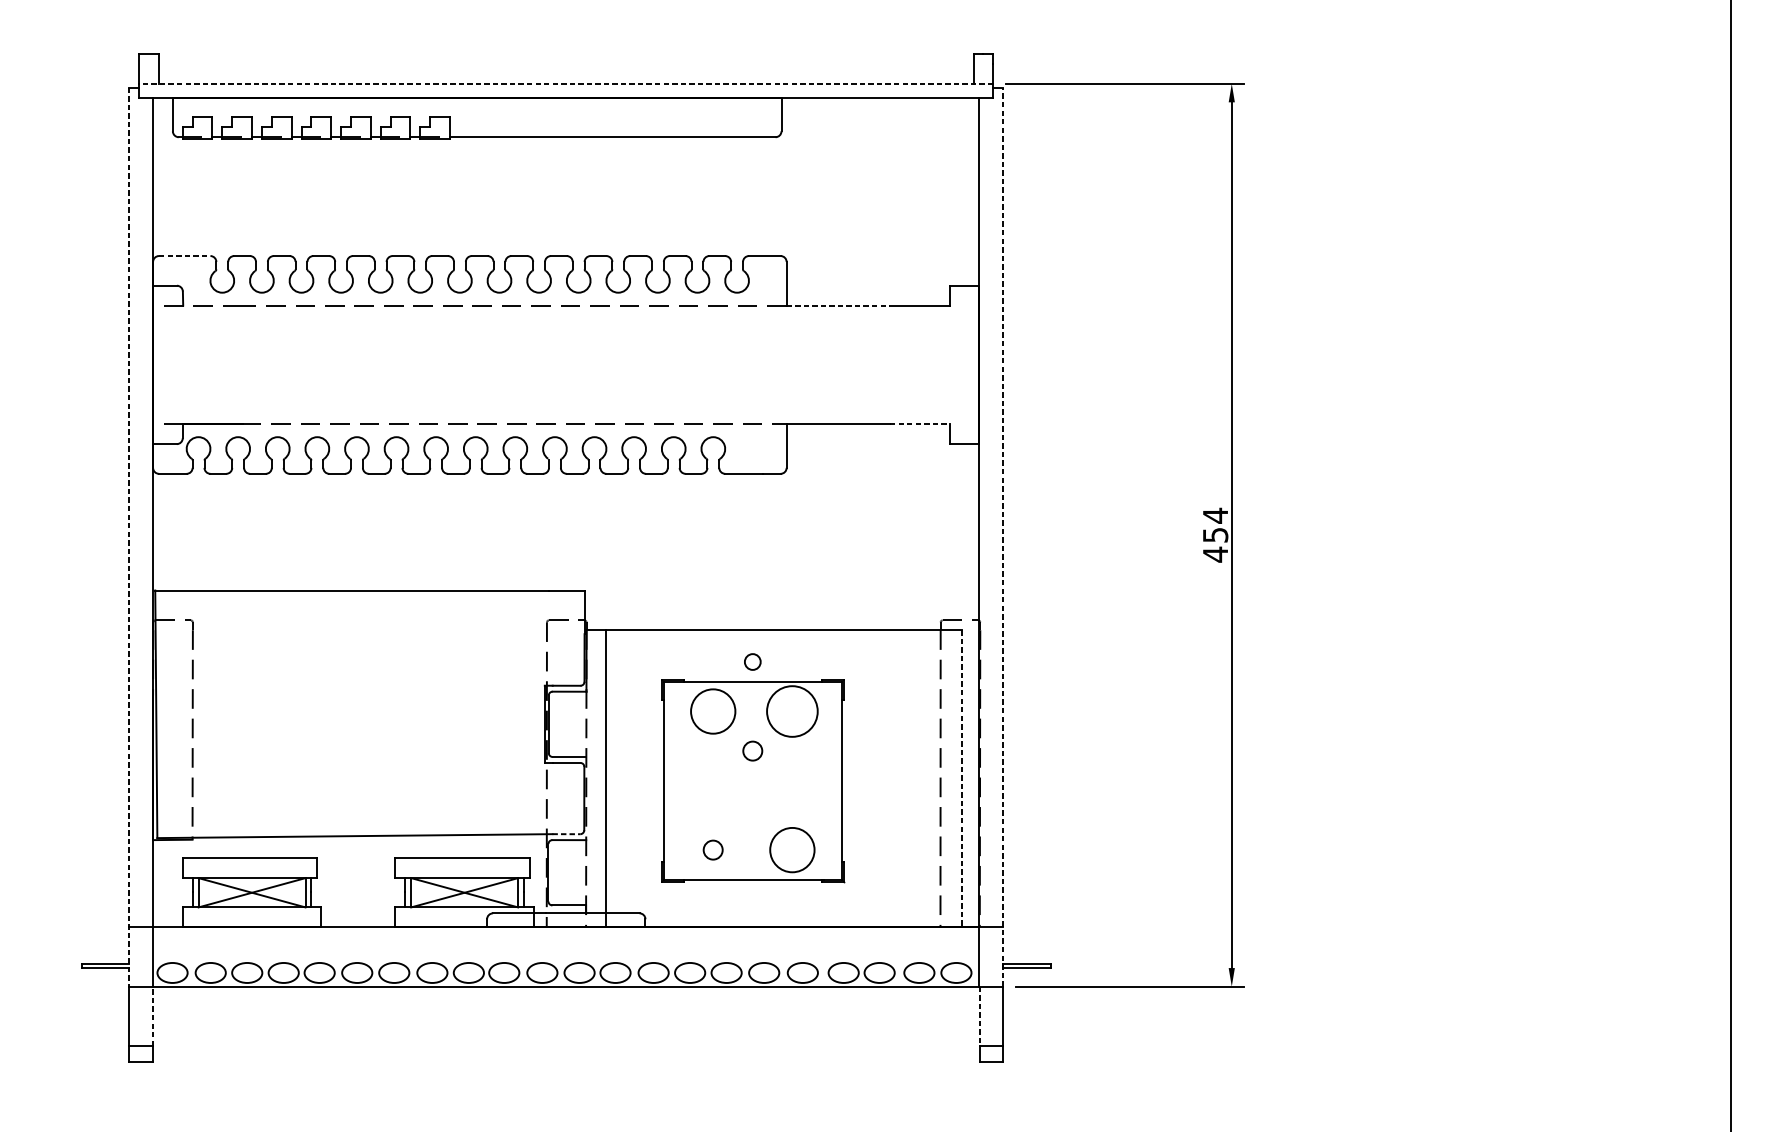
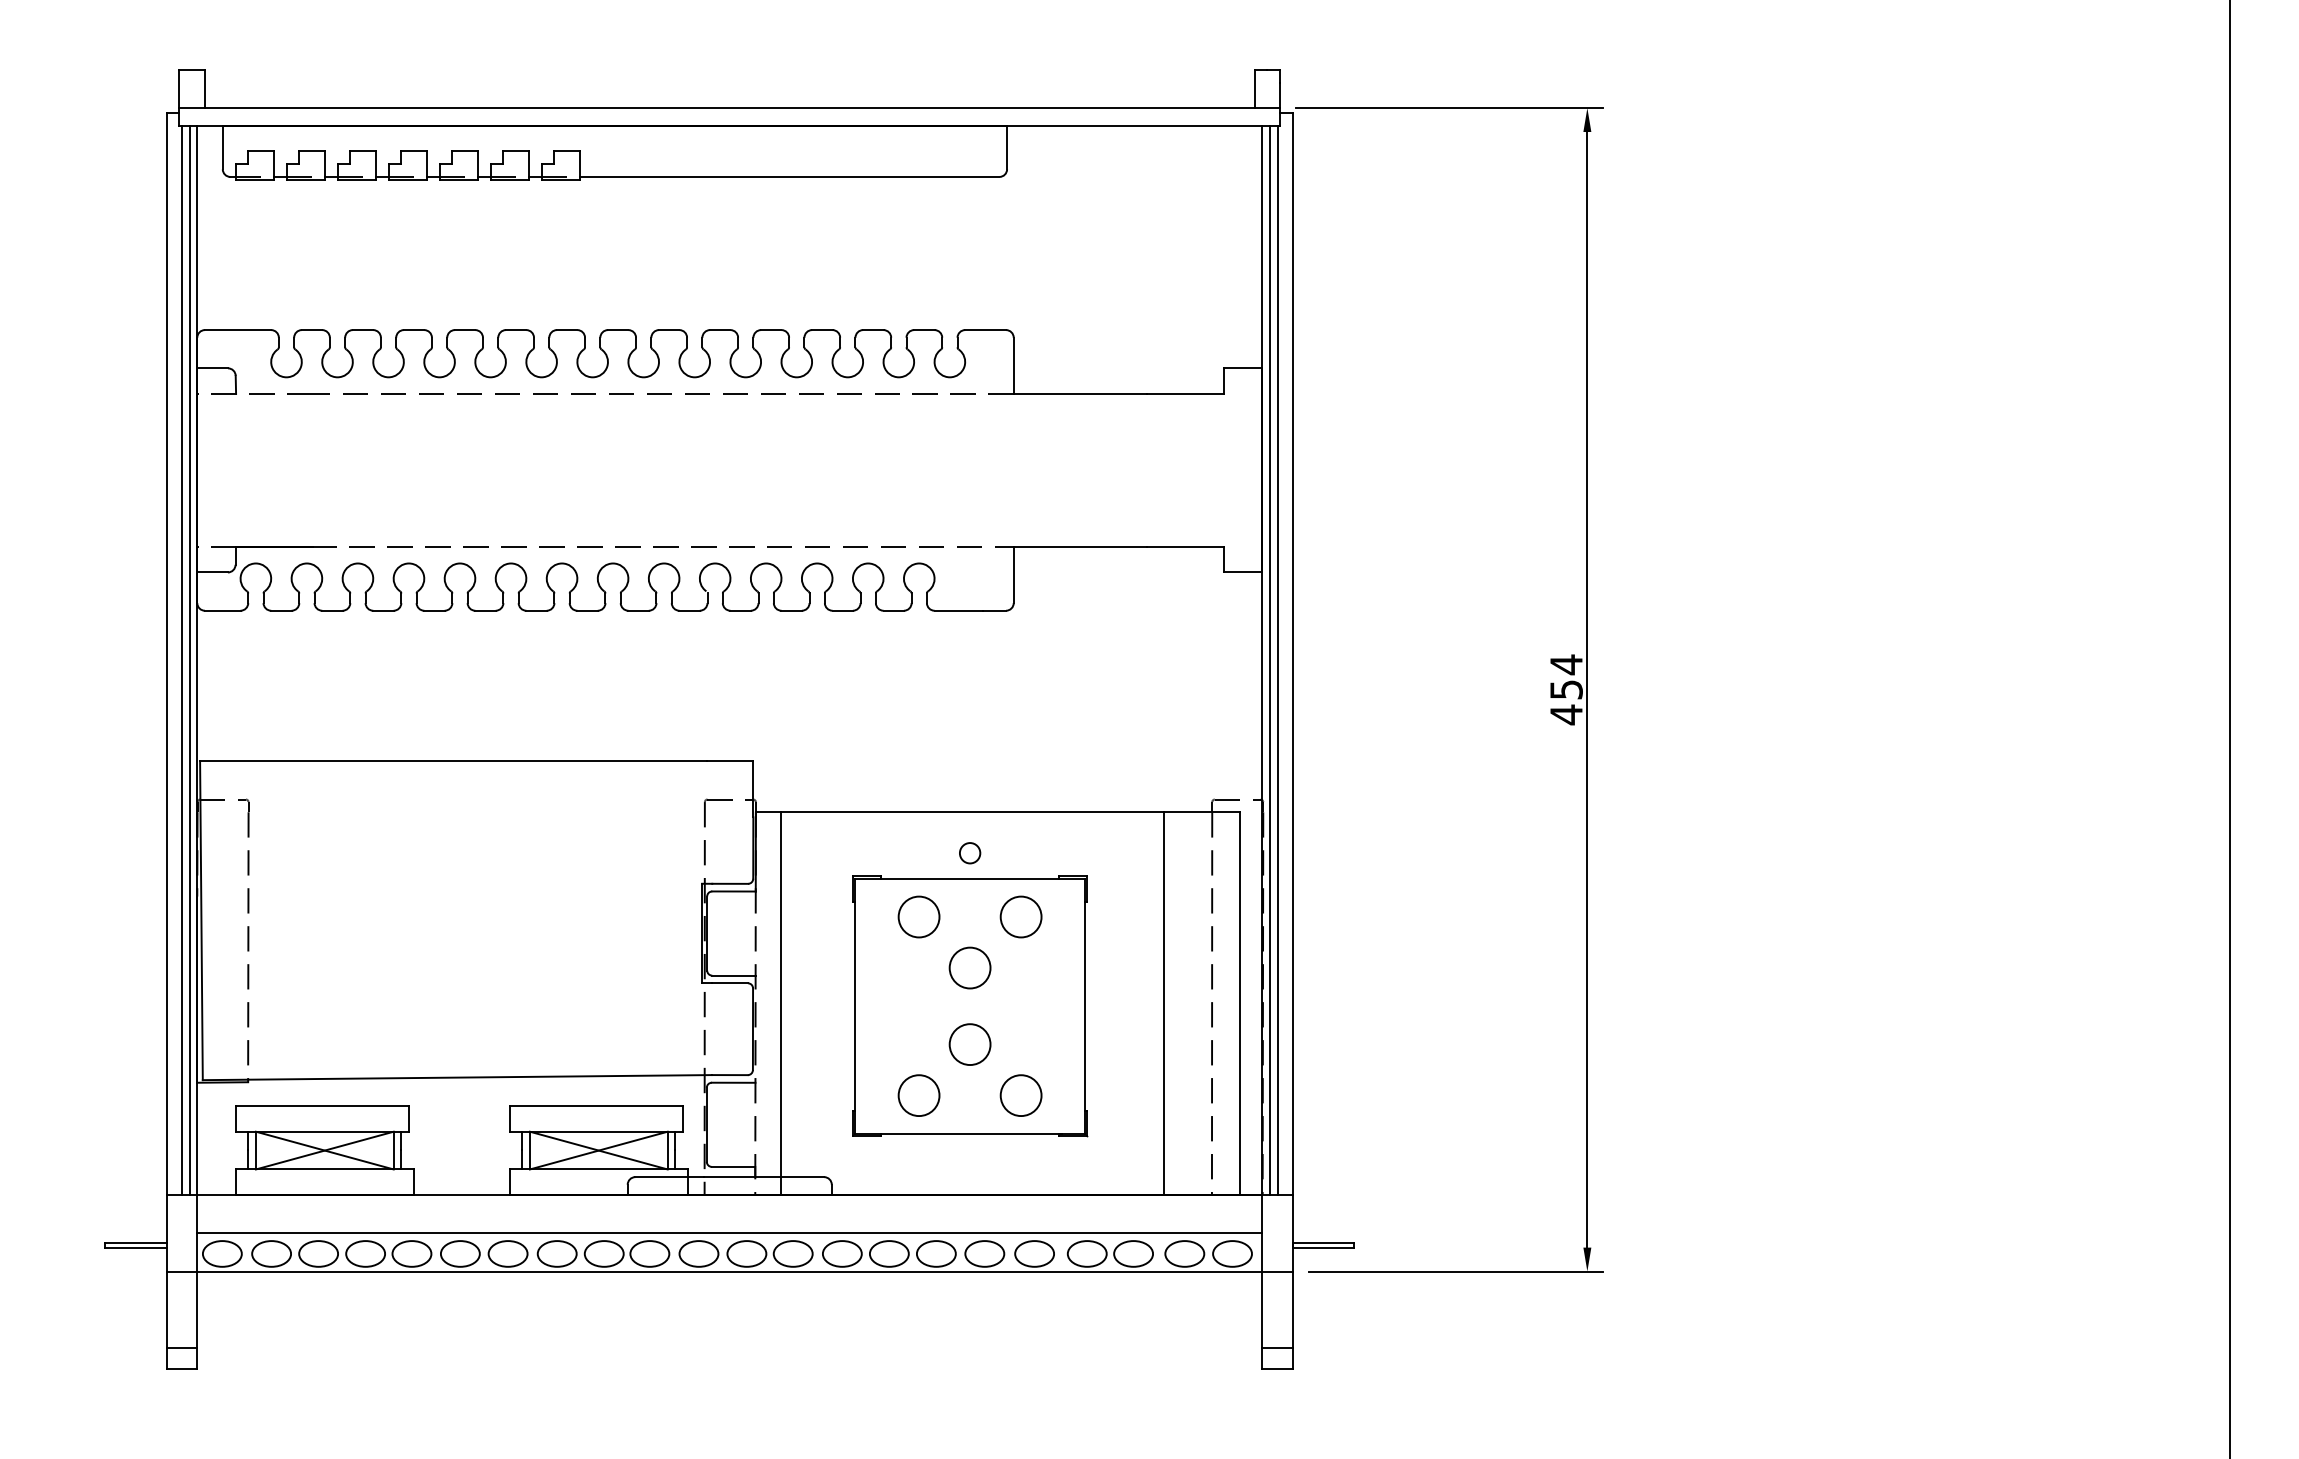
line: (566, 84) -> (729, 108), dashed -> solid
line: (185, 256) -> (238, 330), dashed -> solid
line: (838, 305) -> (1080, 393), dashed -> solid
line: (919, 423) -> (1185, 546), dashed -> solid
line: (140, 511) -> (181, 659), added
line: (147, 511) -> (189, 659), added
line: (985, 511) -> (1269, 659), added
line: (991, 511) -> (1277, 659), added
line: (1002, 536) -> (1292, 691), dashed -> solid
line: (129, 537) -> (166, 692), dashed -> solid
circle: (712, 711) -> (918, 916), size x0.71
circle: (791, 711) -> (1020, 916), size x0.62
circle: (752, 750) -> (969, 967), size x1.67
line: (902, 778) -> (1163, 1003), added
line: (962, 779) -> (1240, 1004), dashed -> solid
circle: (752, 810) -> (969, 1044), added
line: (566, 834) -> (729, 1075), dashed -> solid
circle: (712, 850) -> (918, 1095), size x1.67
circle: (791, 850) -> (1020, 1095), size x0.71
line: (566, 957) -> (729, 1233), added
line: (153, 1016) -> (197, 1309), dashed -> solid
line: (979, 1016) -> (1262, 1310), dashed -> solid

